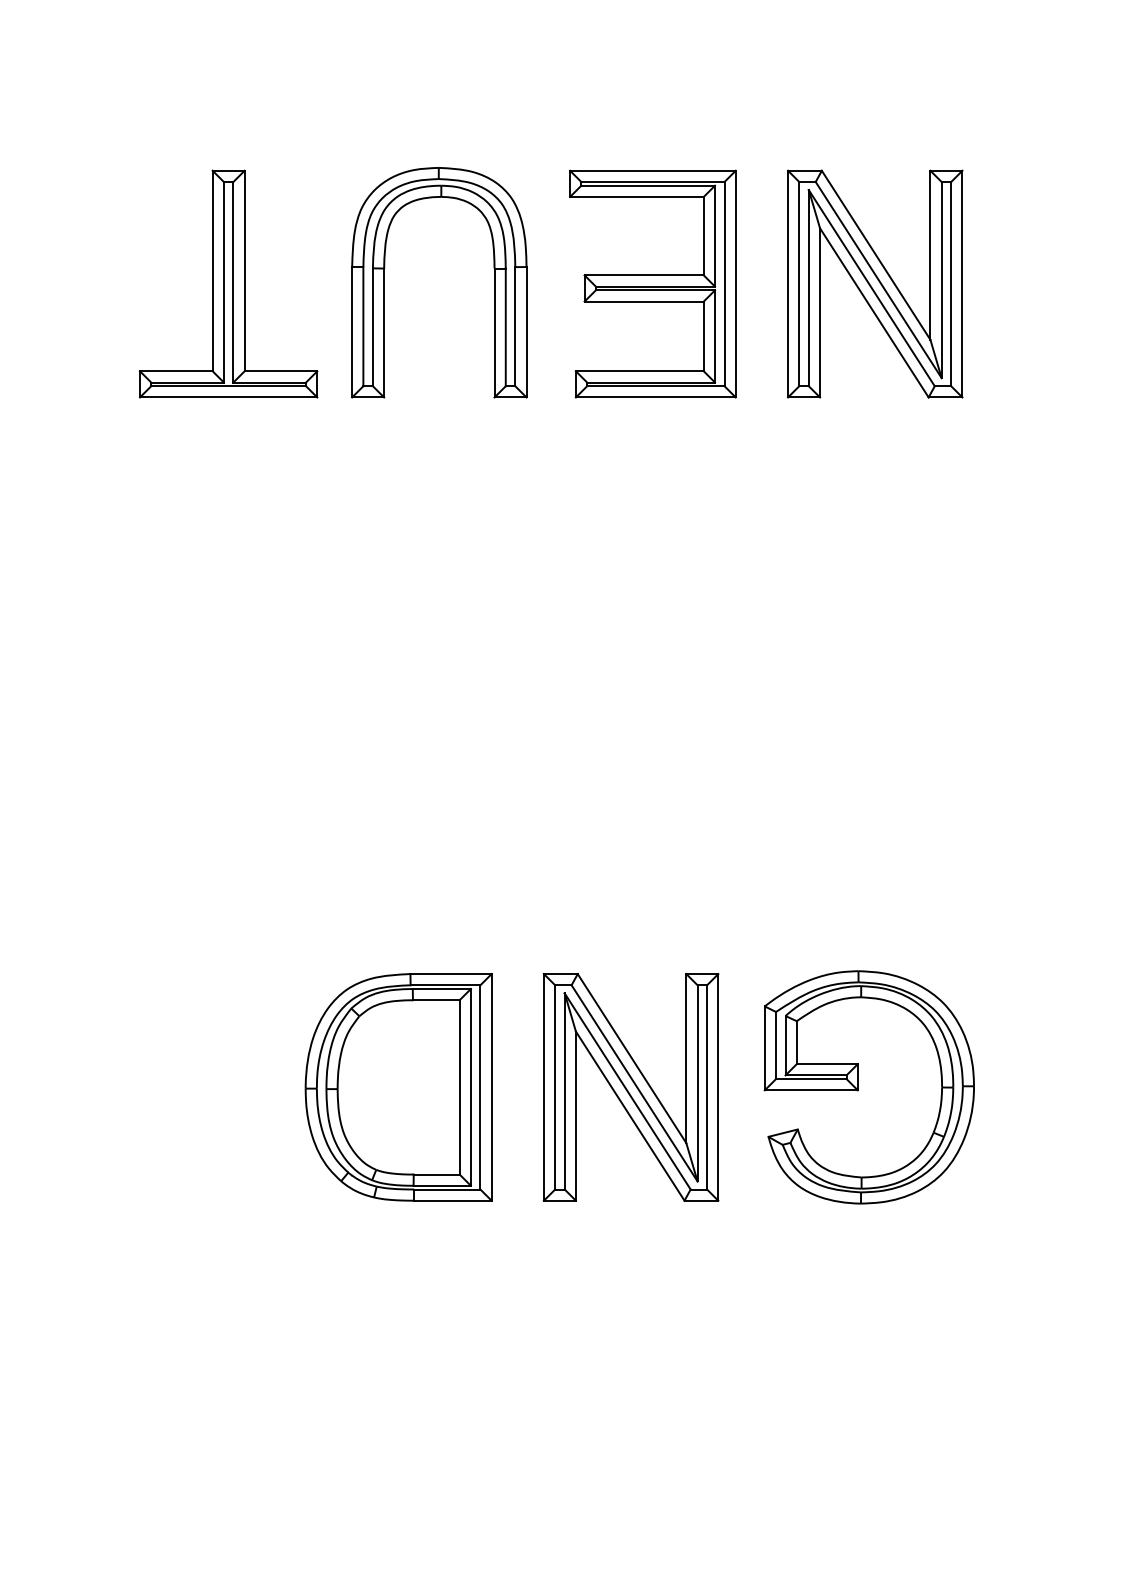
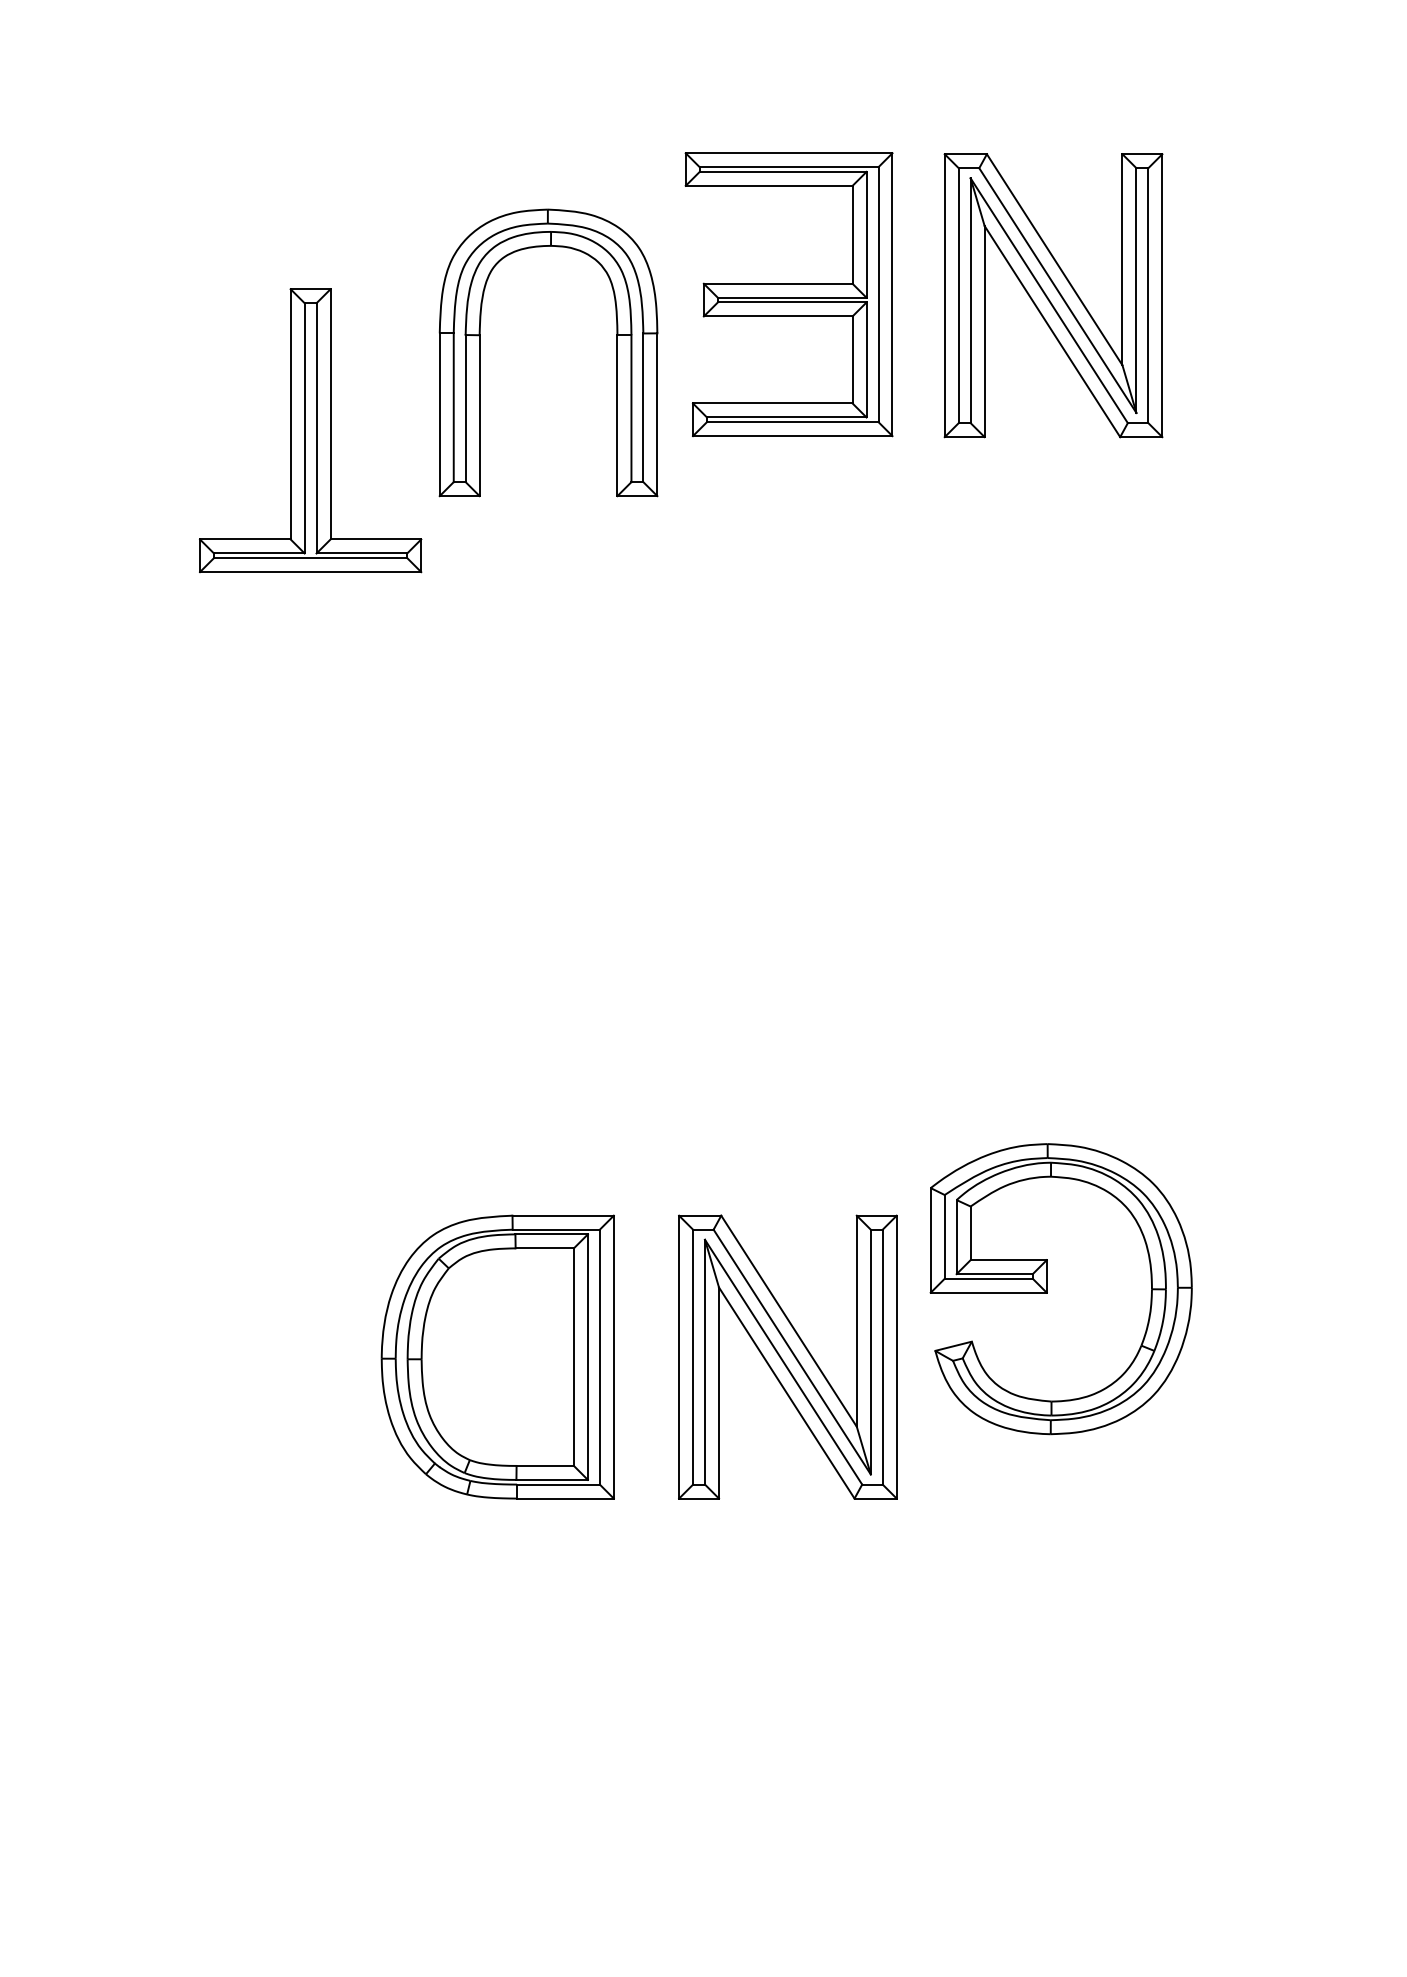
part: (228, 283) -> (310, 430), moved
part: (652, 283) -> (788, 294), moved
part: (875, 283) -> (1053, 295), moved
part: (858, 1087) -> (1047, 1289), moved

